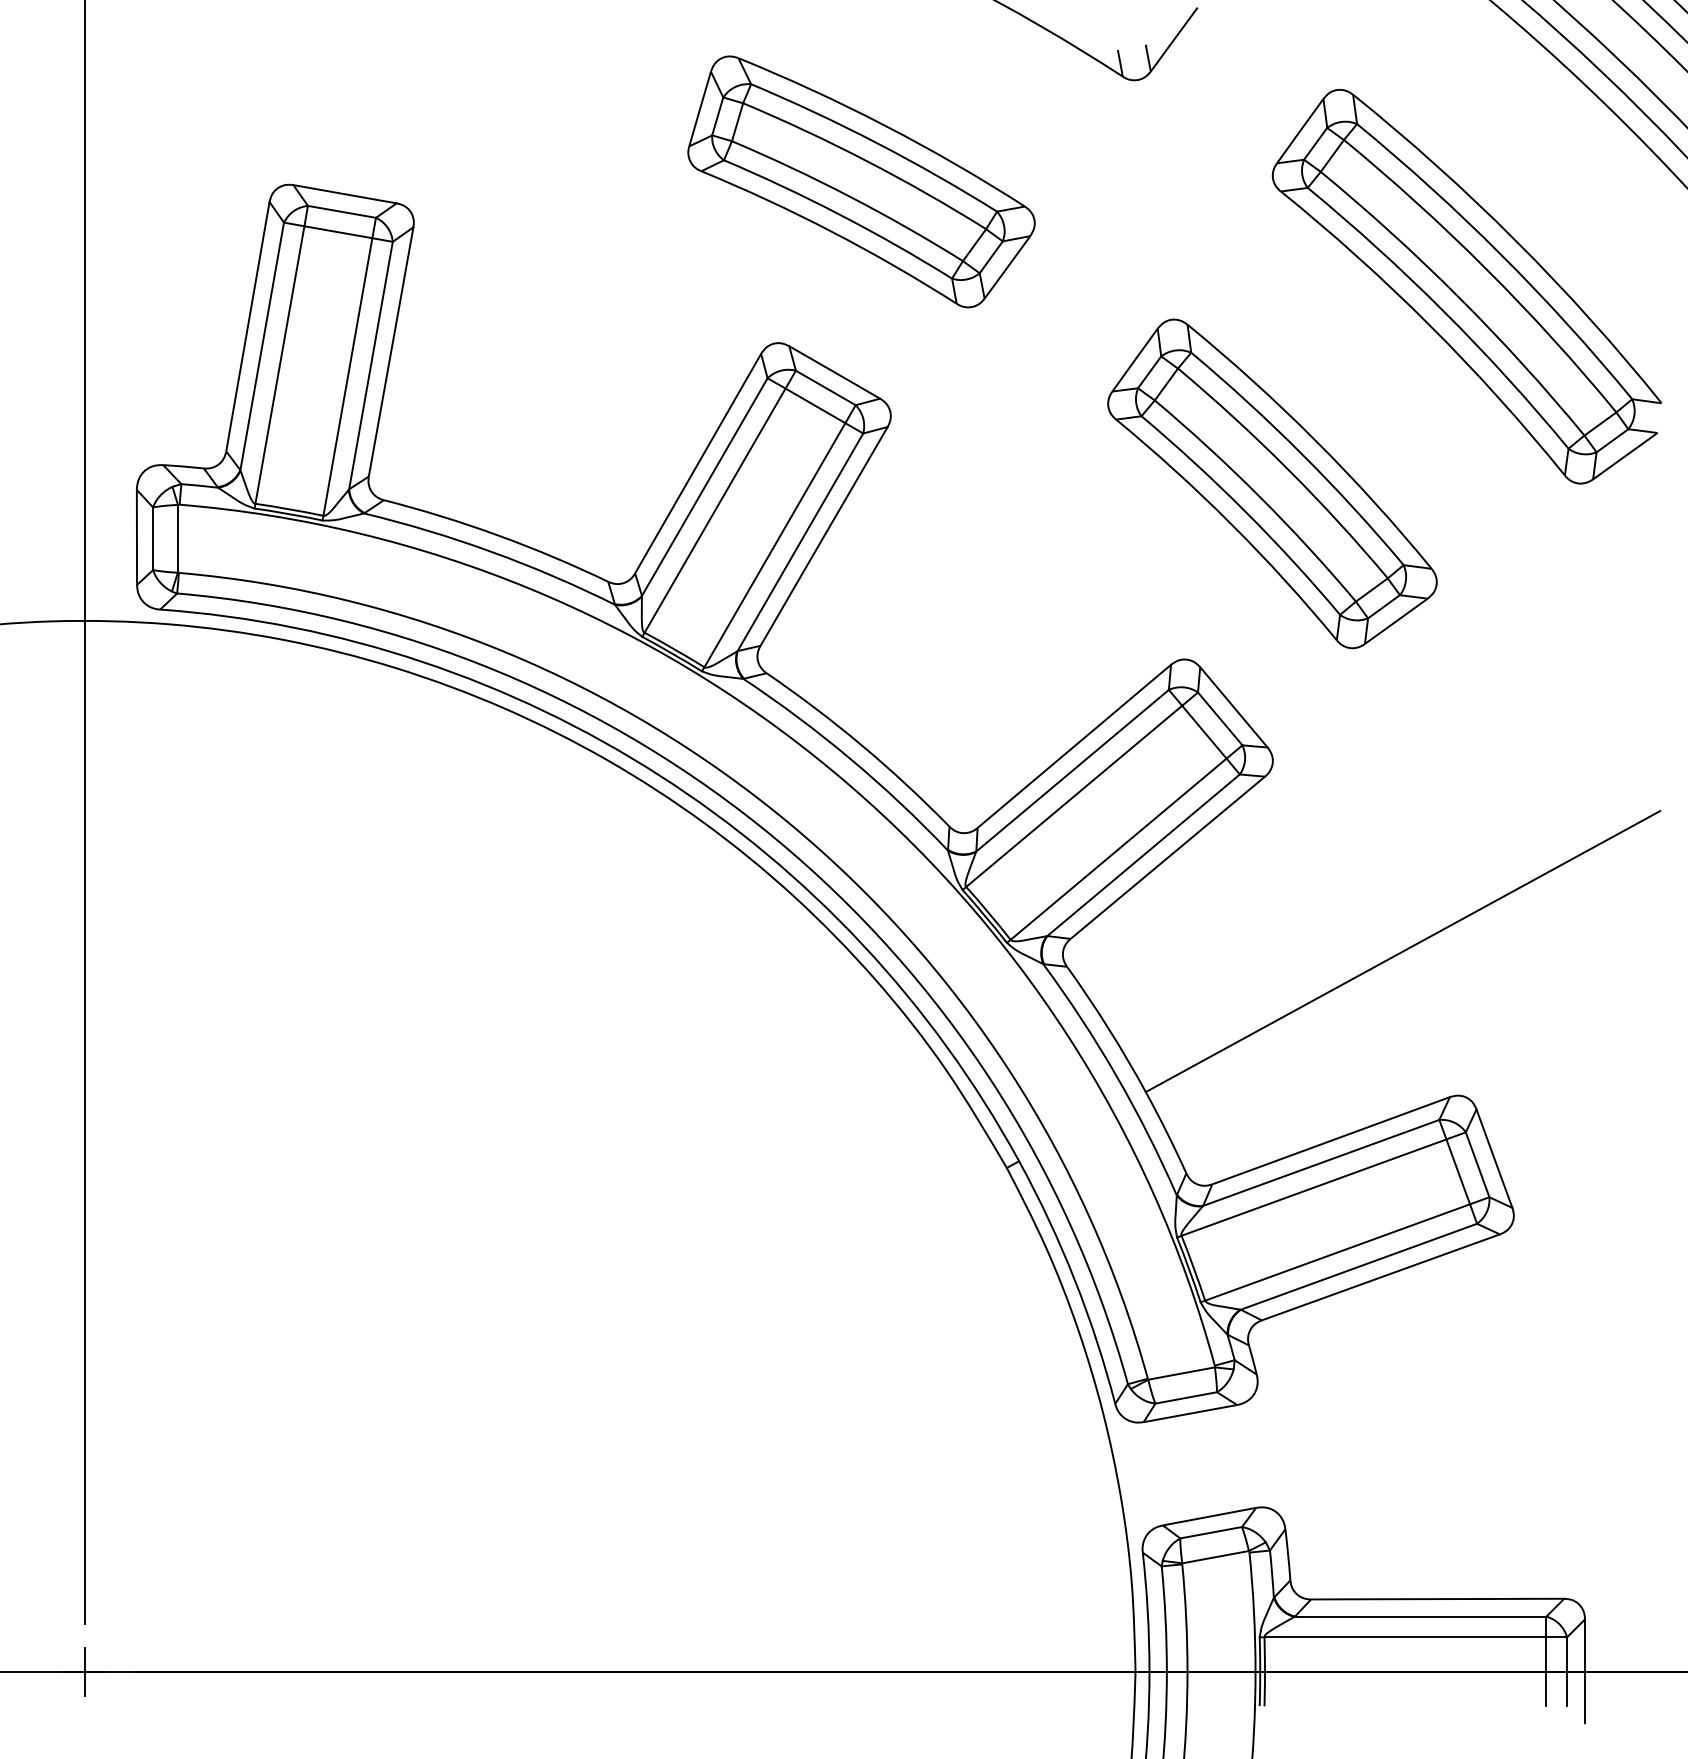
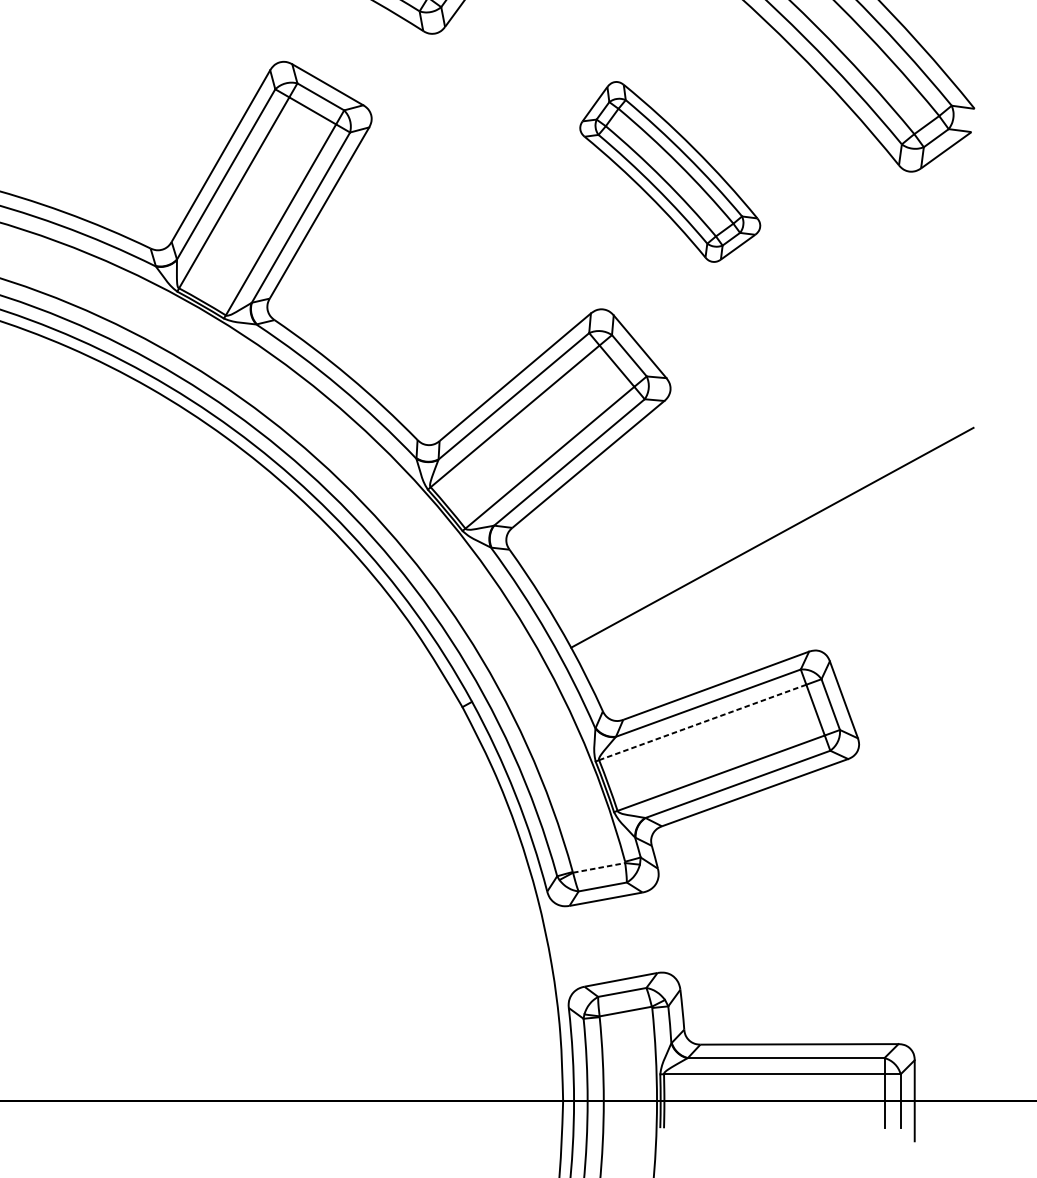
part: (1272, 483) -> (670, 171), size x0.7
line: (1313, 1187) -> (702, 722), solid -> dashed
line: (1181, 1373) -> (599, 867), solid -> dashed

